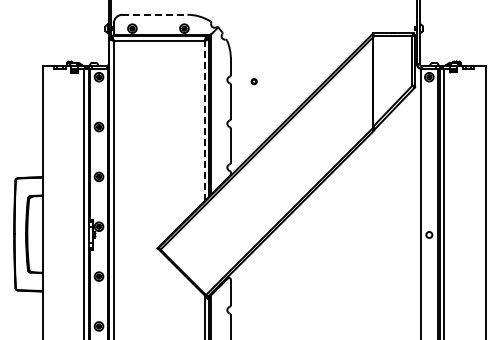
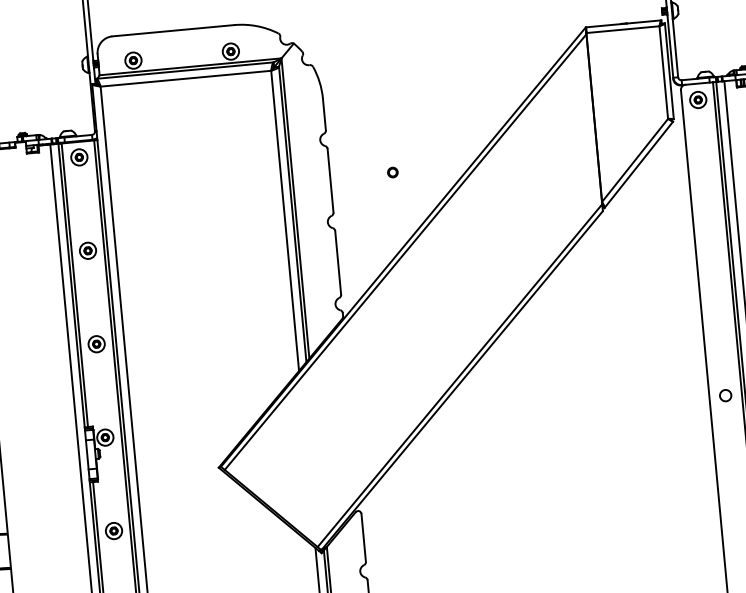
line: (154, 14) -> (172, 30), dashed -> solid
part: (253, 81) -> (391, 172), moved
line: (204, 120) -> (284, 220), dashed -> solid

